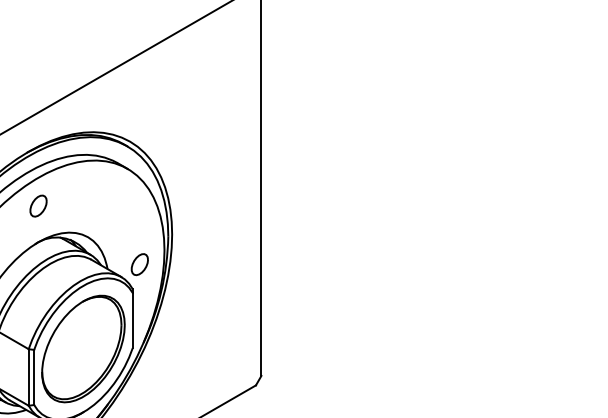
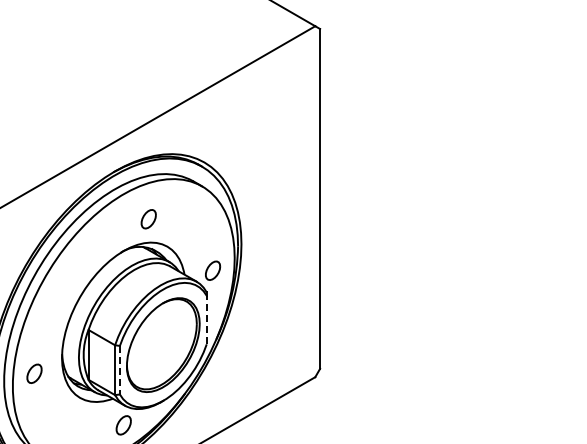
part: (38, 206) -> (148, 219), moved
line: (132, 319) -> (206, 319), solid -> dashed
line: (33, 377) -> (119, 370), solid -> dashed

